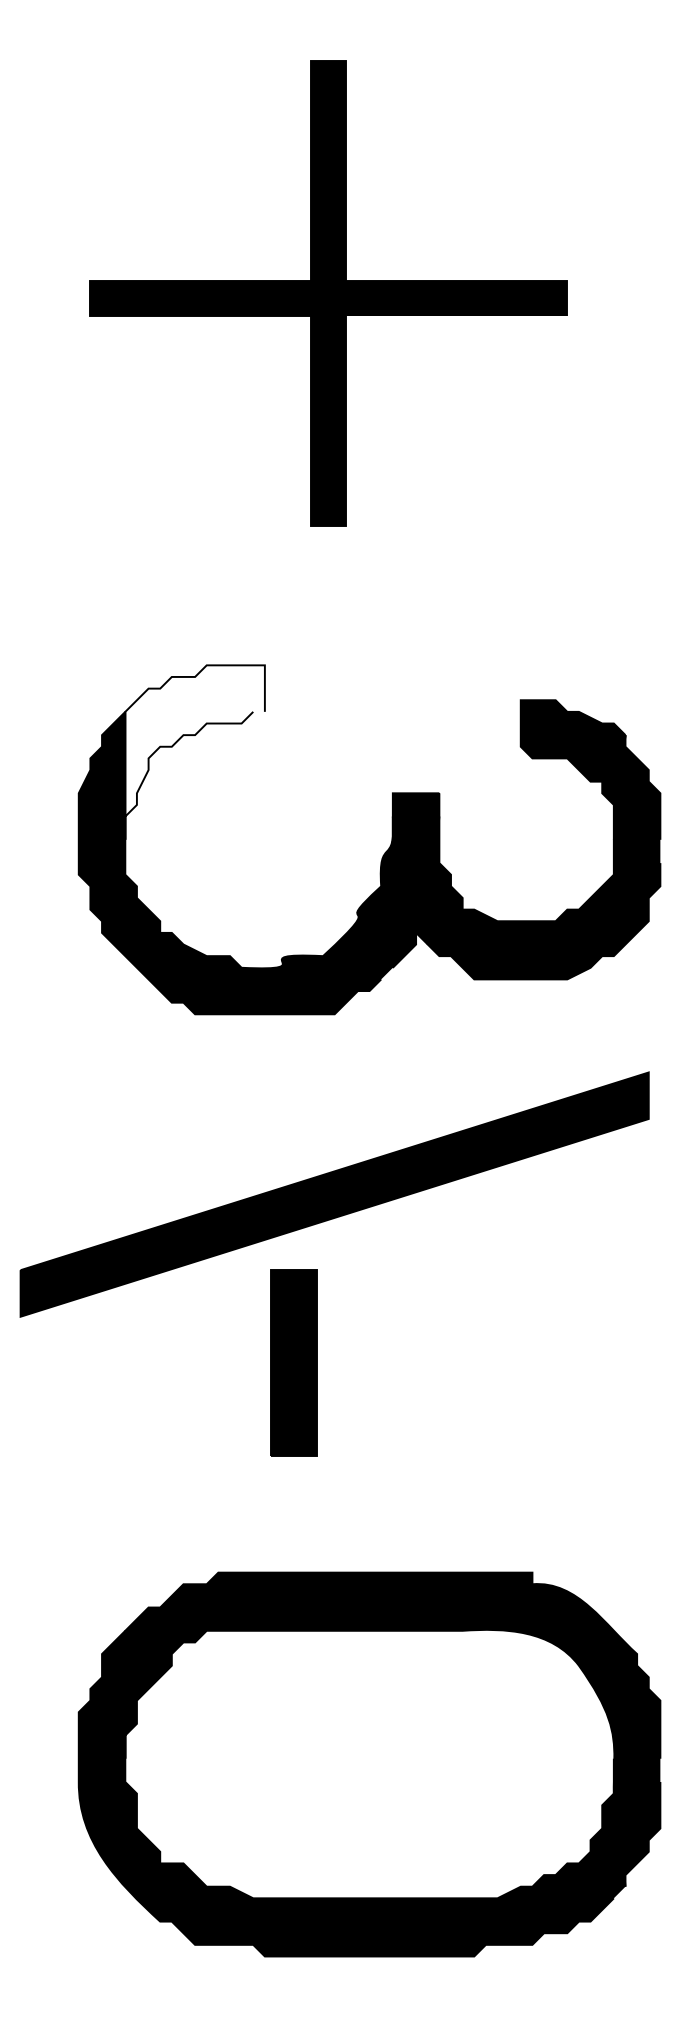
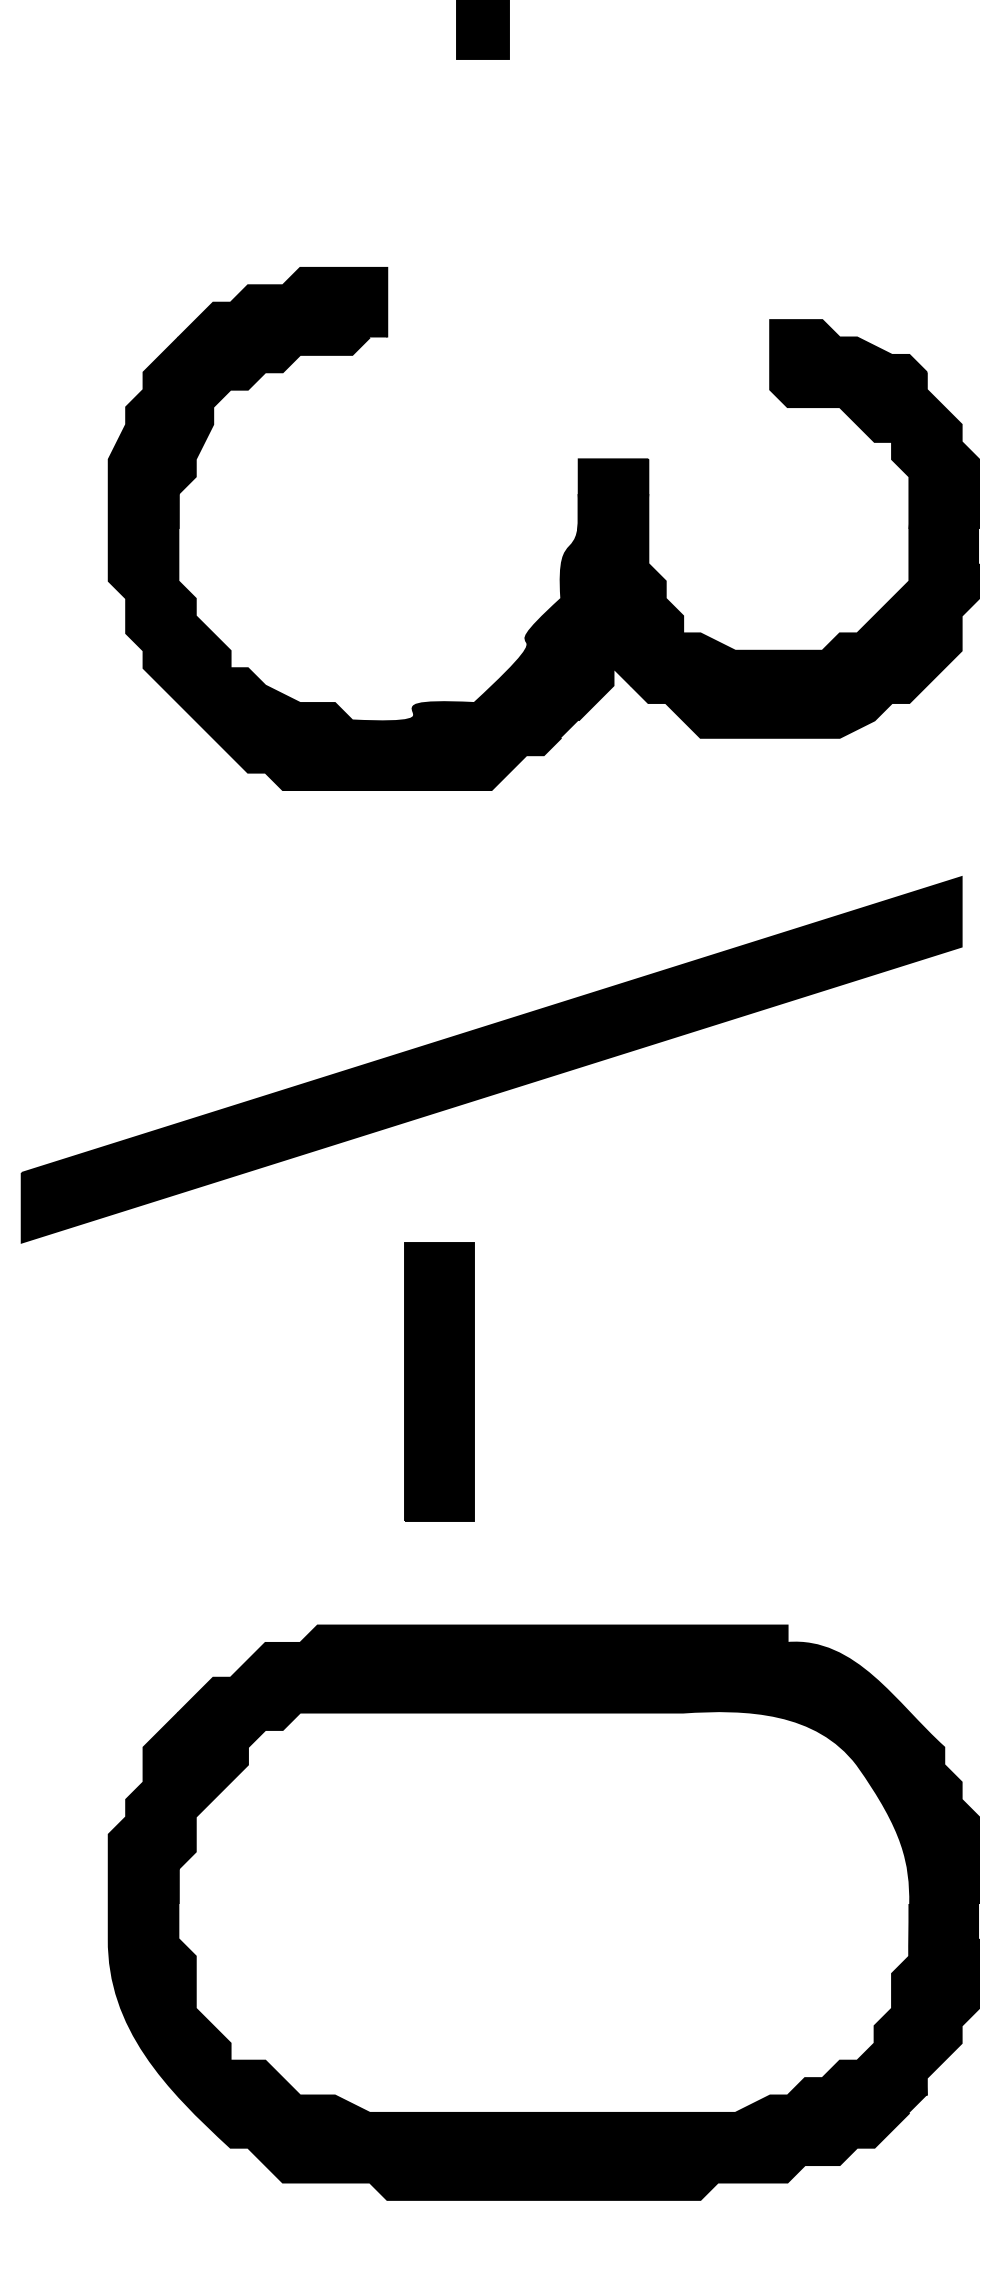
fill: (194, 752) -> (281, 398), added
part: (293, 1362) -> (439, 1381), moved

